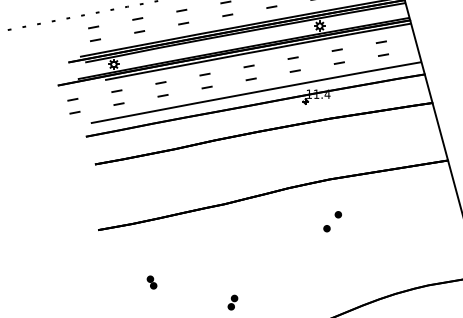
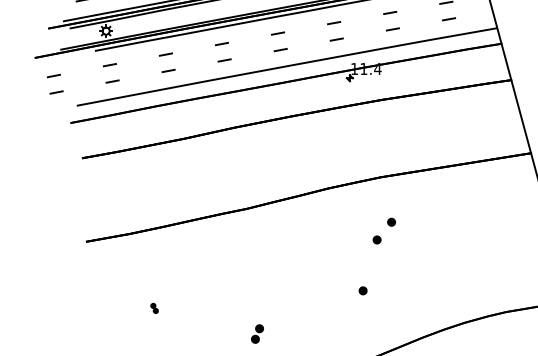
part: (315, 268) -> (362, 290), added
part: (151, 282) -> (153, 308), size x0.6

